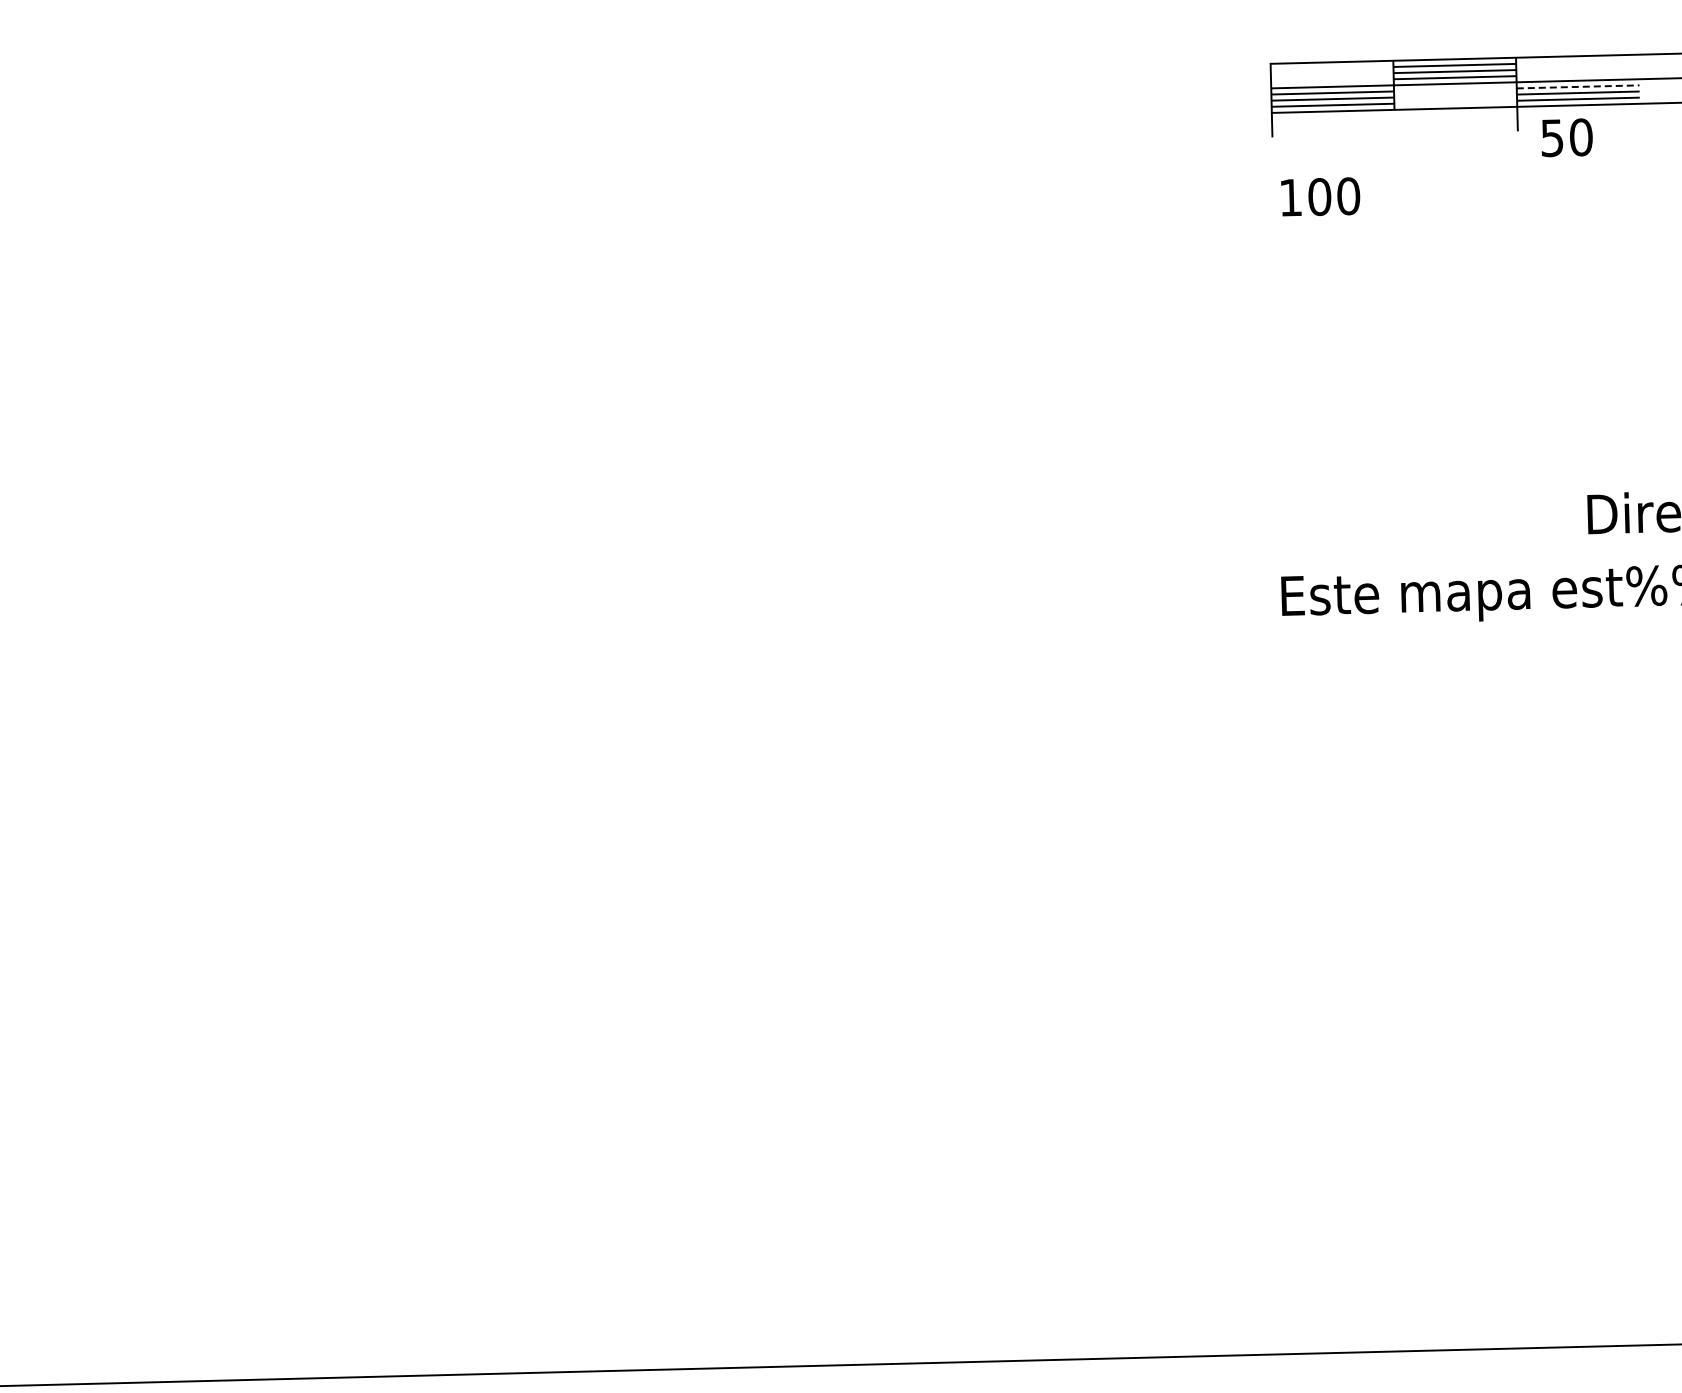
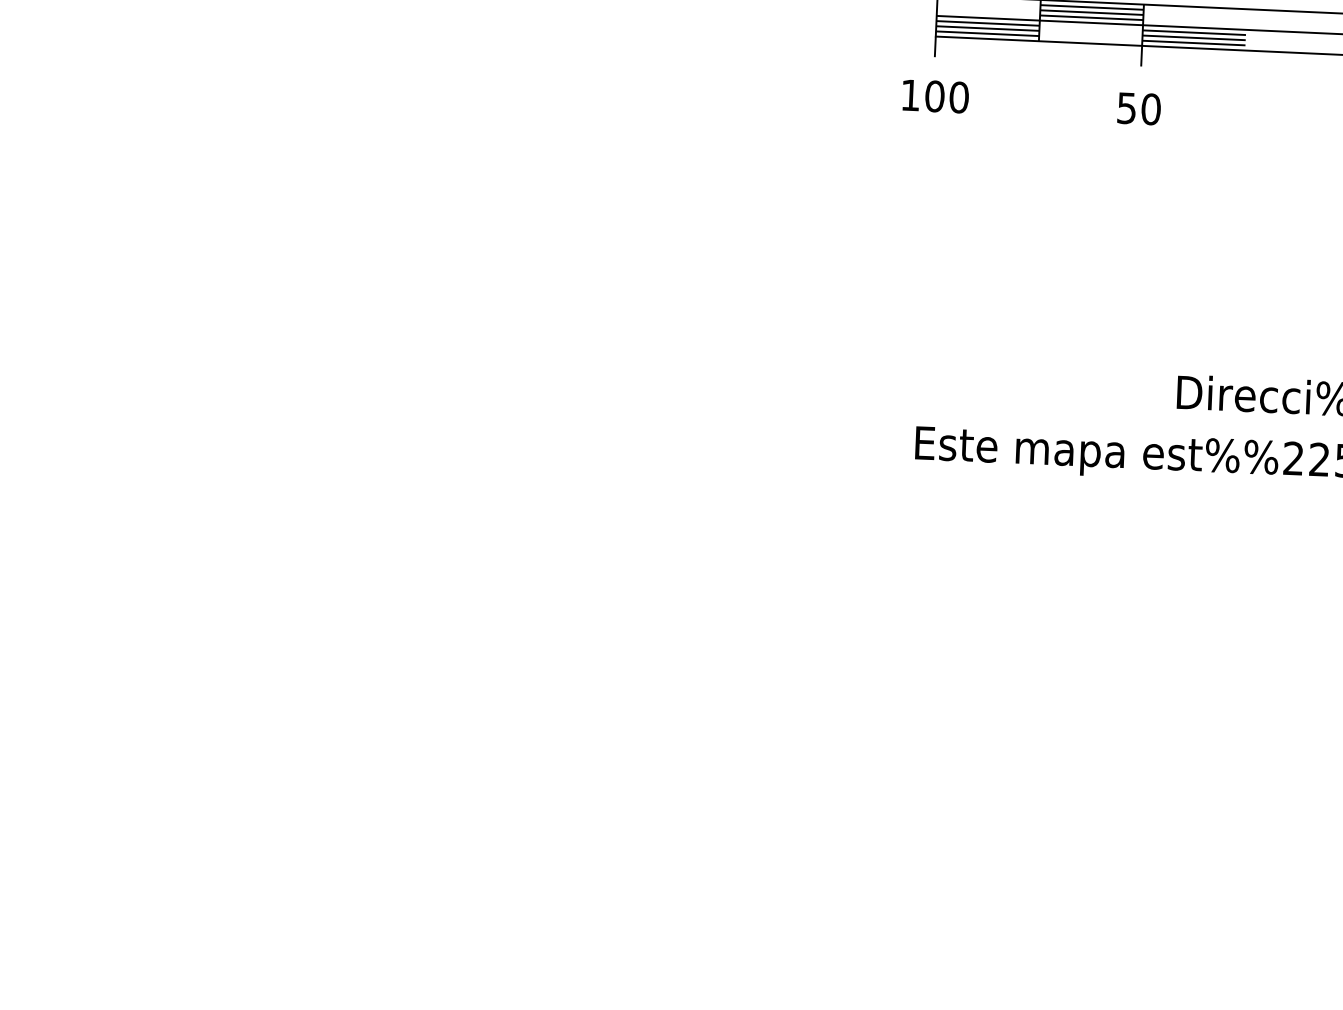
line: (1578, 86) -> (1194, 32), dashed -> solid
text: (1566, 137) -> (1138, 108), moved
text: (1320, 196) -> (935, 96), moved

